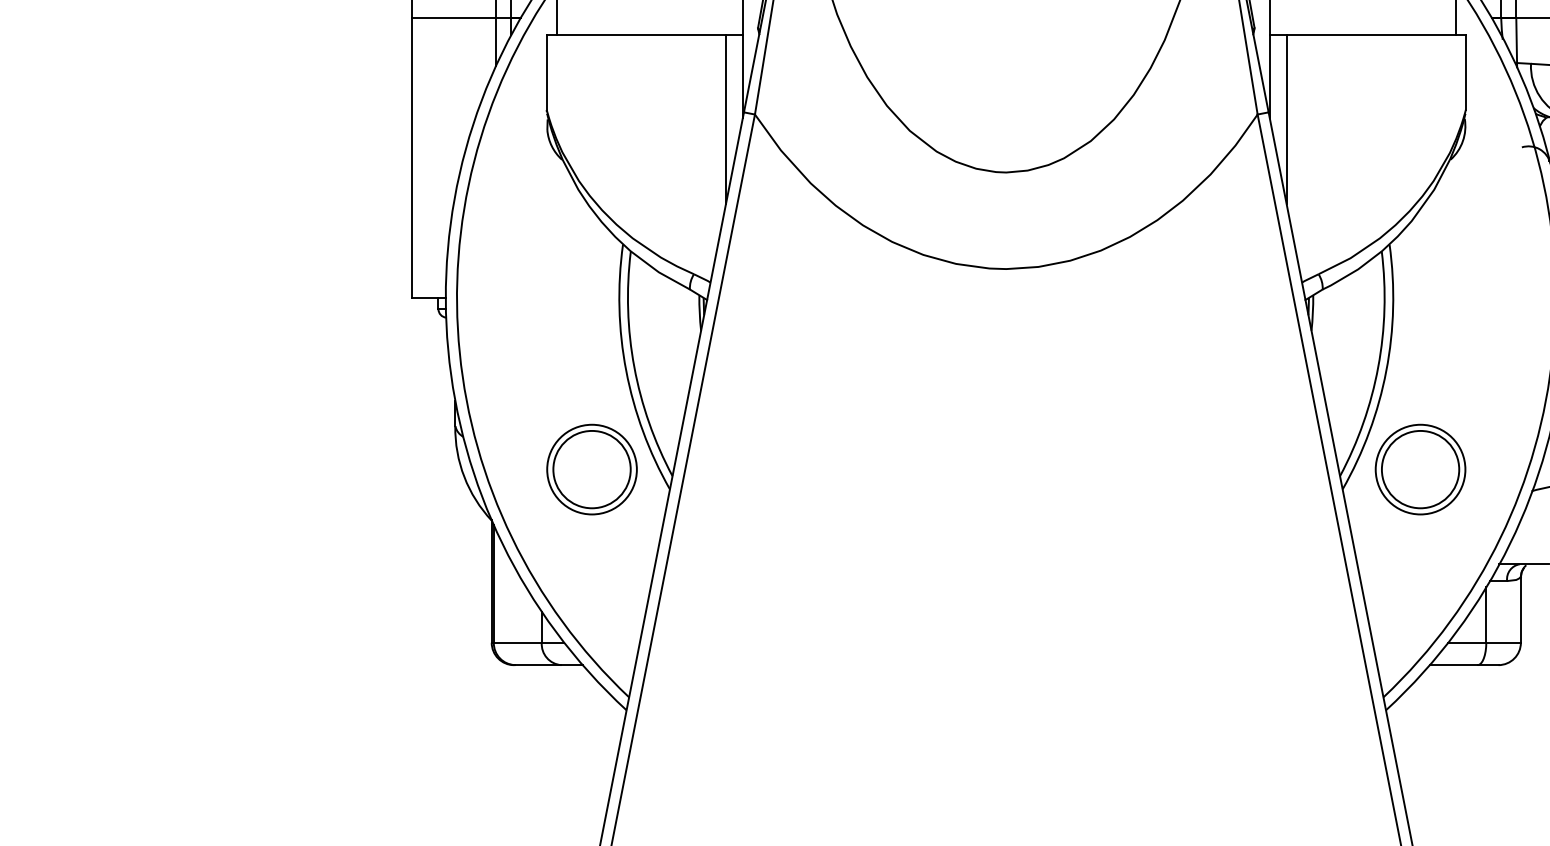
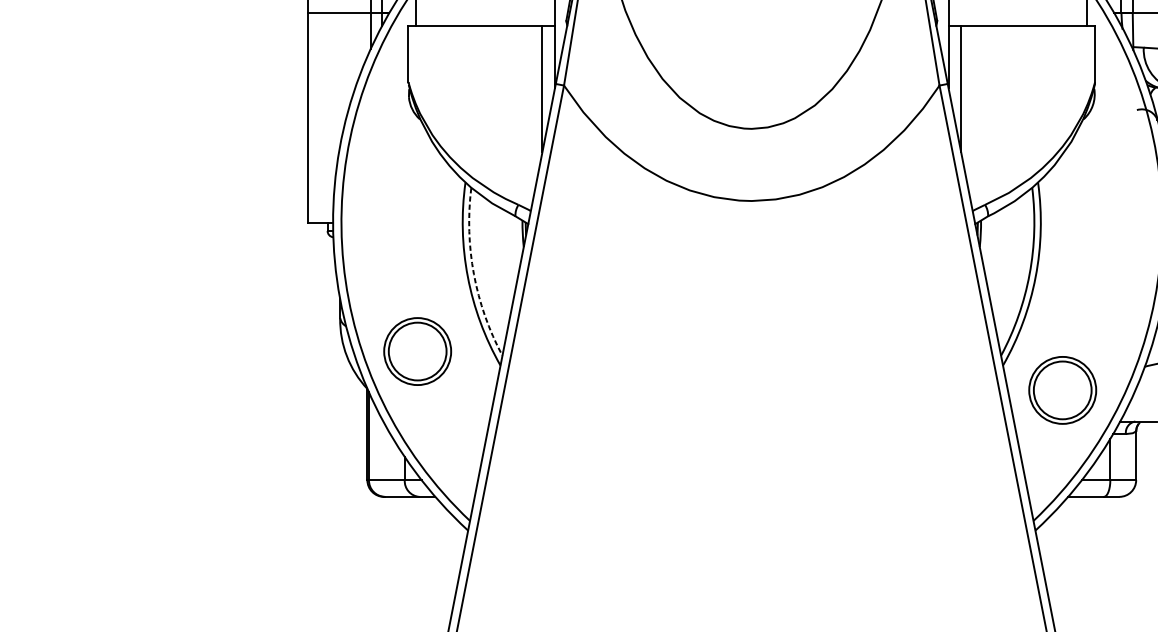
arc: (634, 367) -> (474, 274), solid -> dashed
part: (591, 469) -> (417, 351), moved
part: (1420, 469) -> (1062, 390), moved

